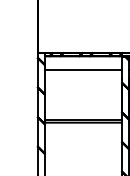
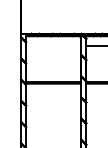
line: (83, 70) -> (53, 46), removed

